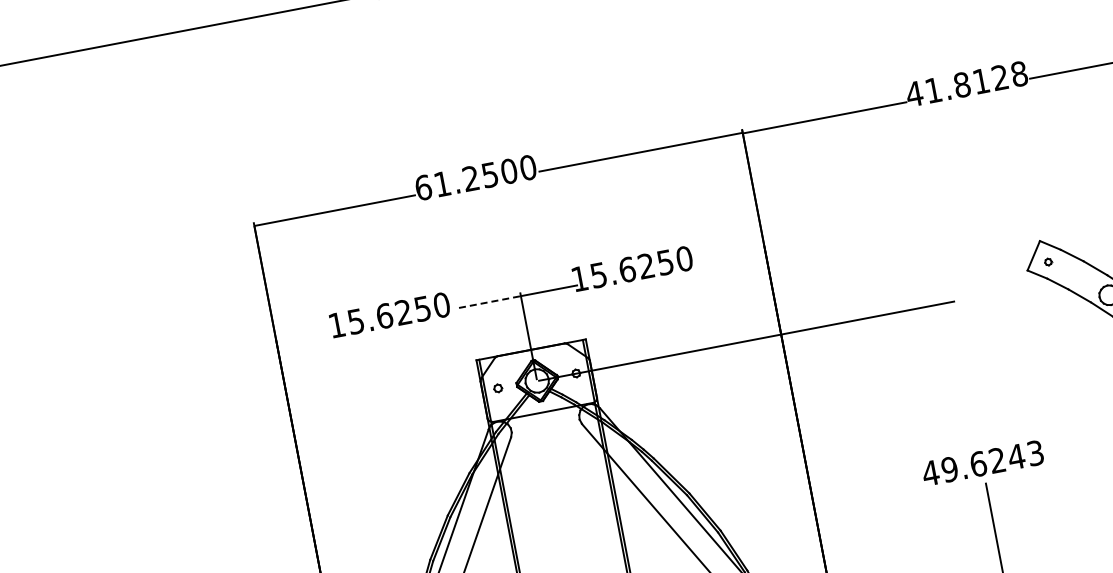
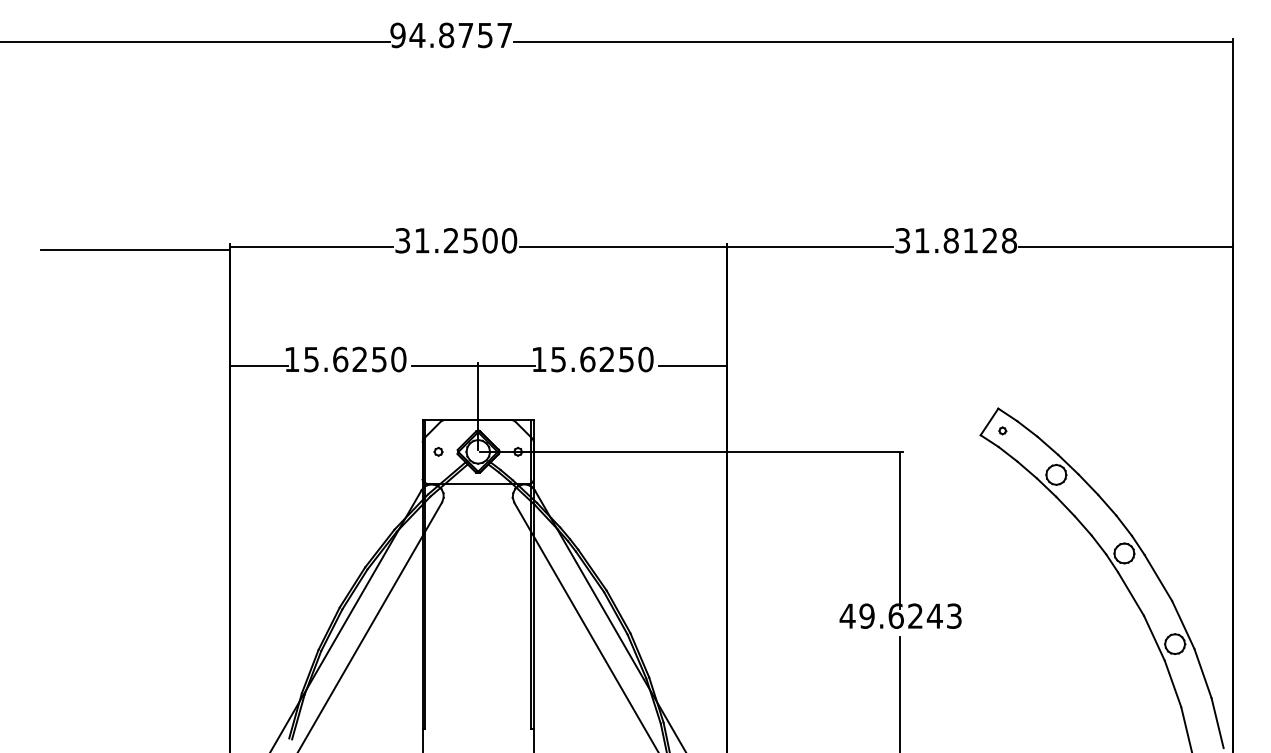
text: (914, 93) -> (902, 240), 41.8128 -> 31.8128
text: (423, 187) -> (402, 240), 61.2500 -> 31.2500
line: (161, 247) -> (134, 250), added
line: (731, 256) -> (692, 365), added
line: (487, 302) -> (444, 365), dashed -> solid
line: (306, 337) -> (259, 365), added
line: (965, 379) -> (899, 530), added

